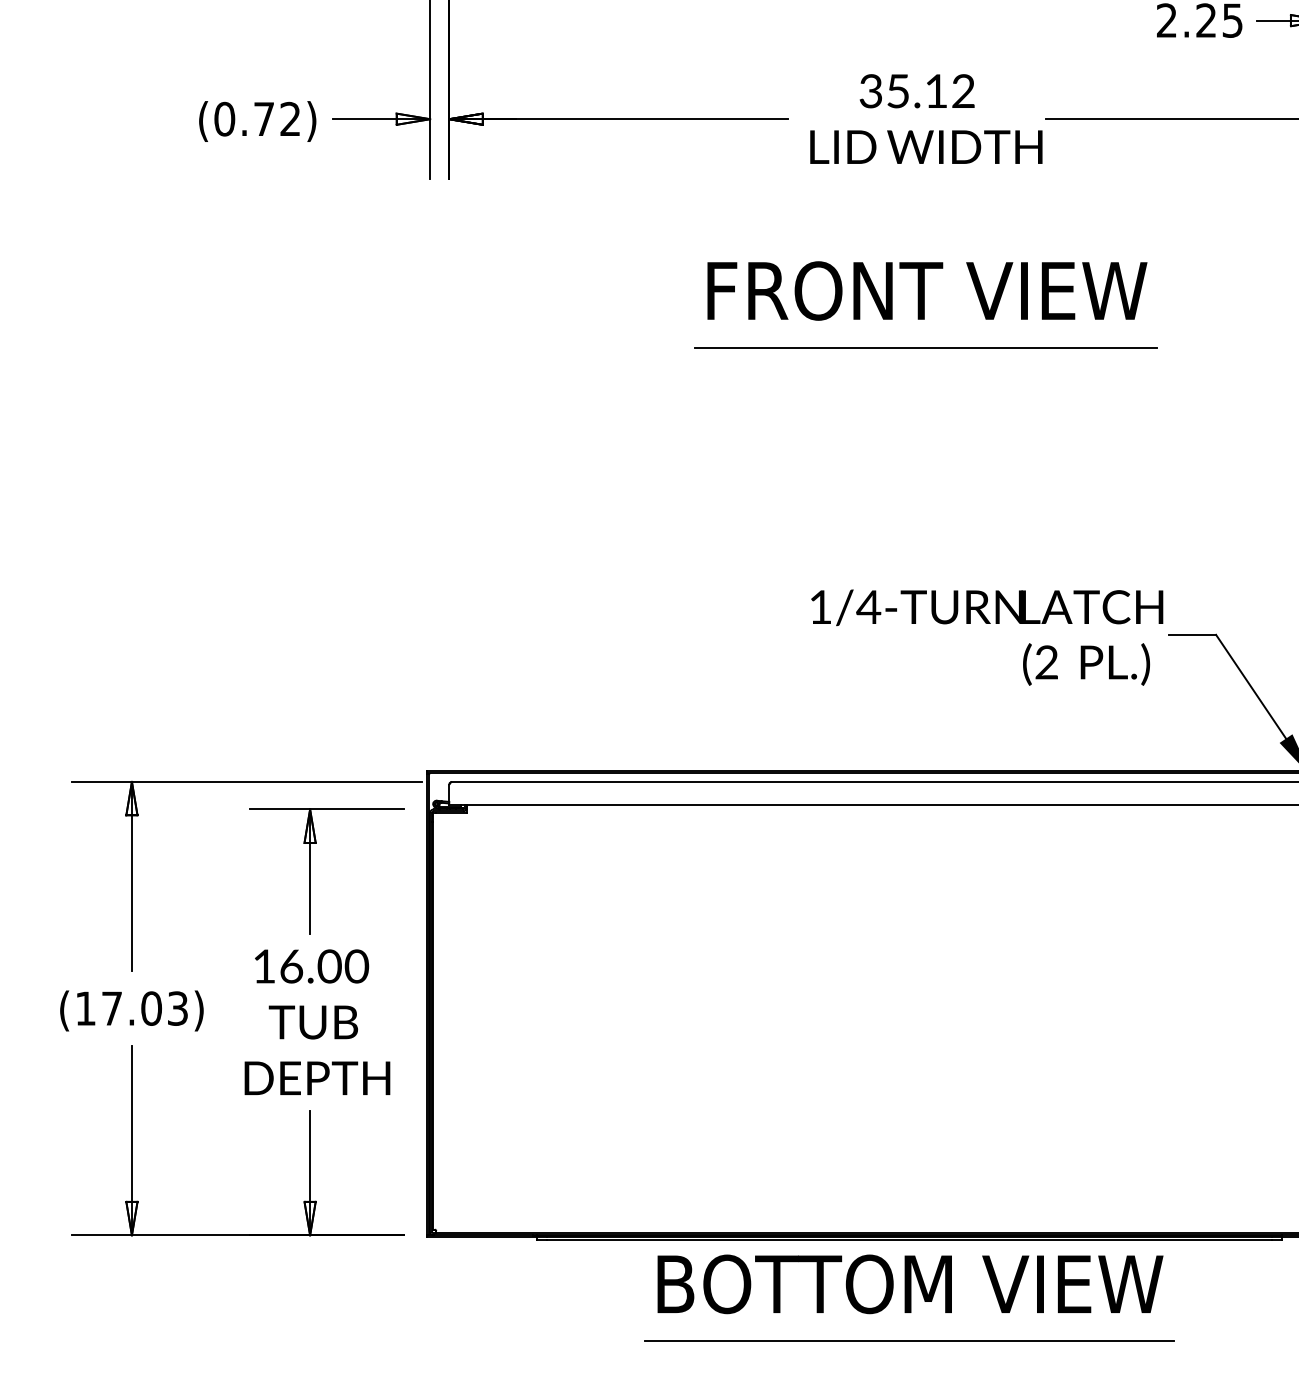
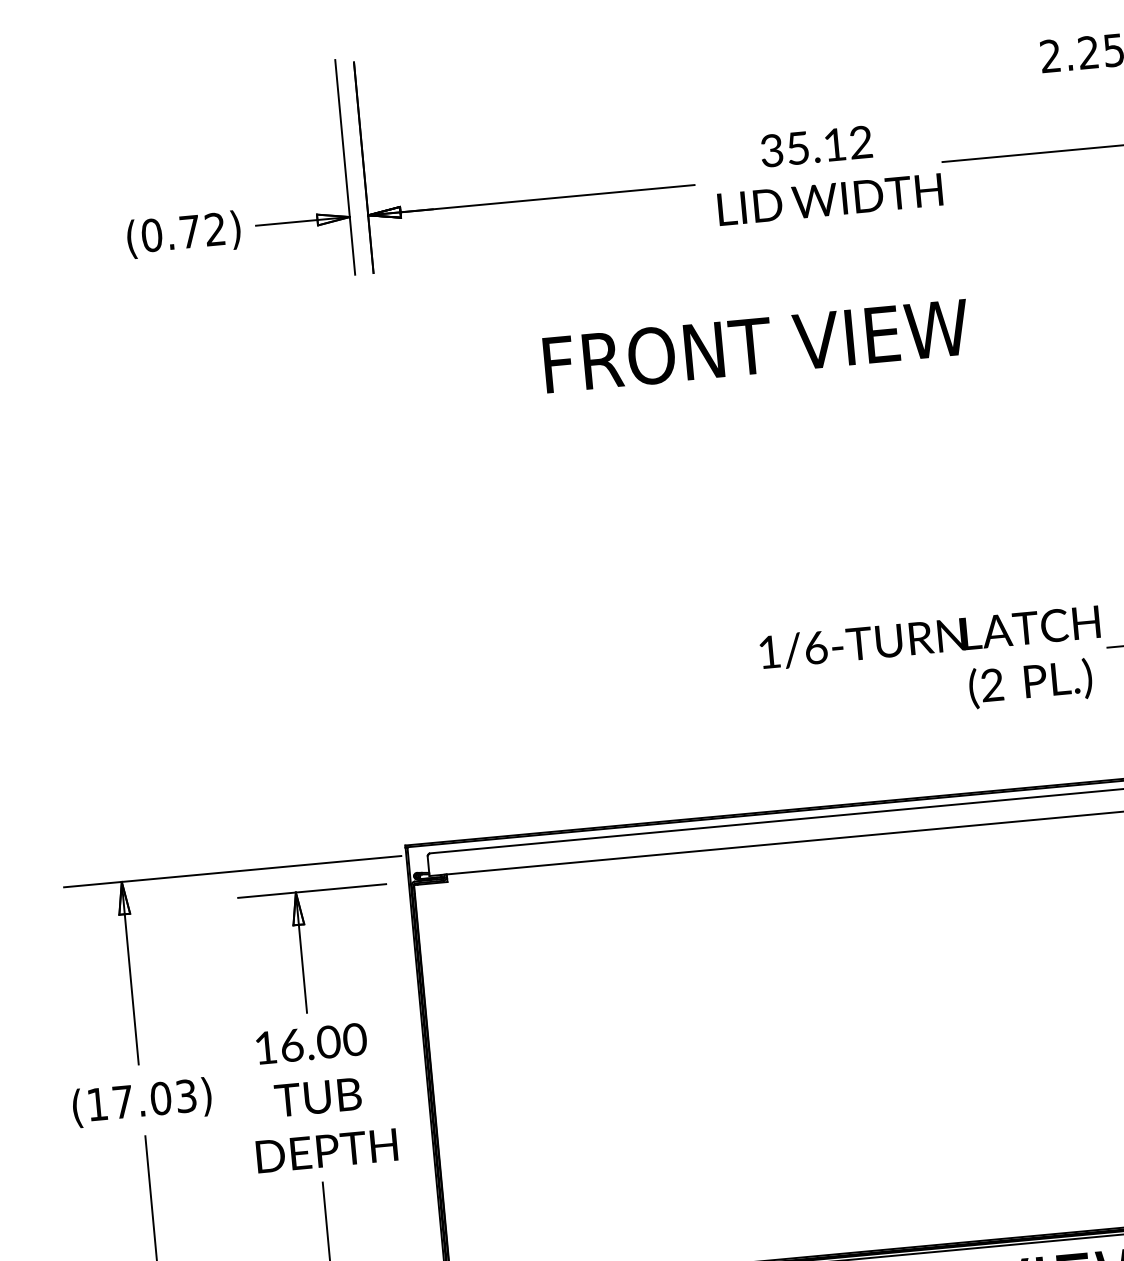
text: (927, 290) -> (756, 345), moved
line: (925, 347) -> (847, 392), removed
text: (868, 607) -> (815, 648), 1/4-TURN -> 1/6-TURN

